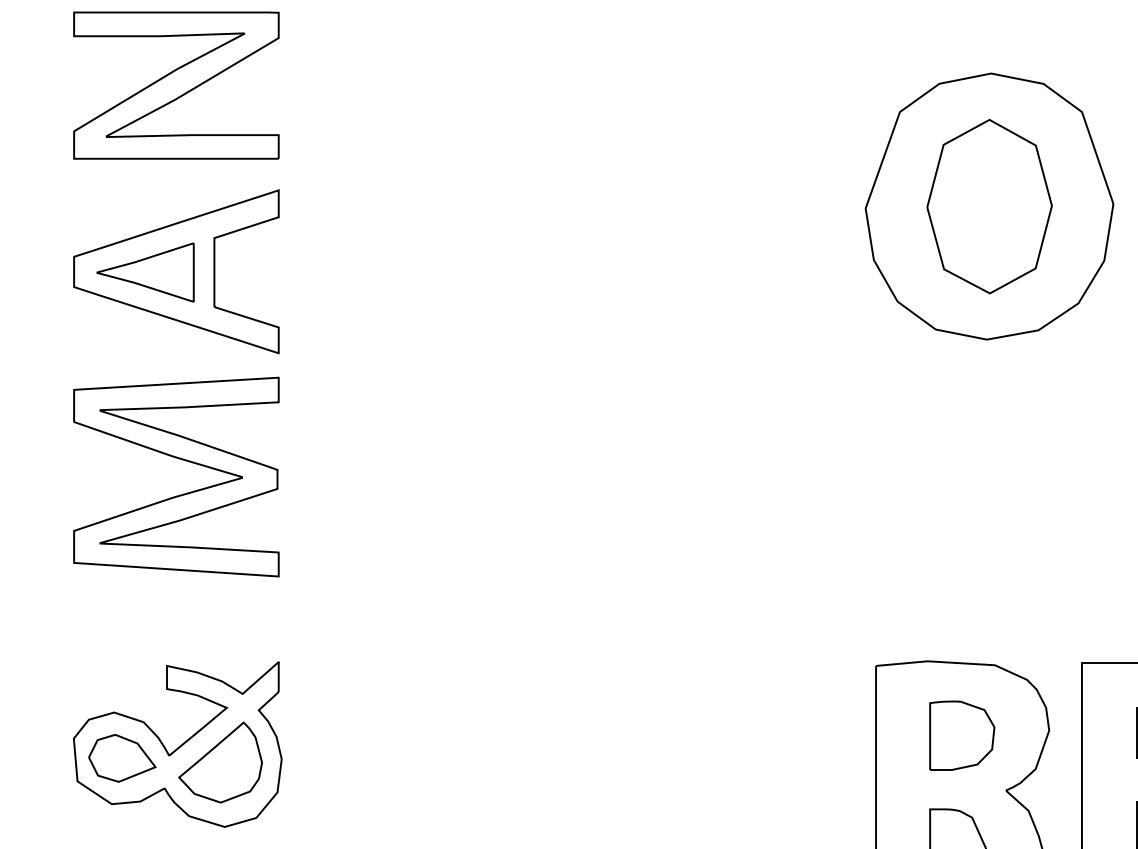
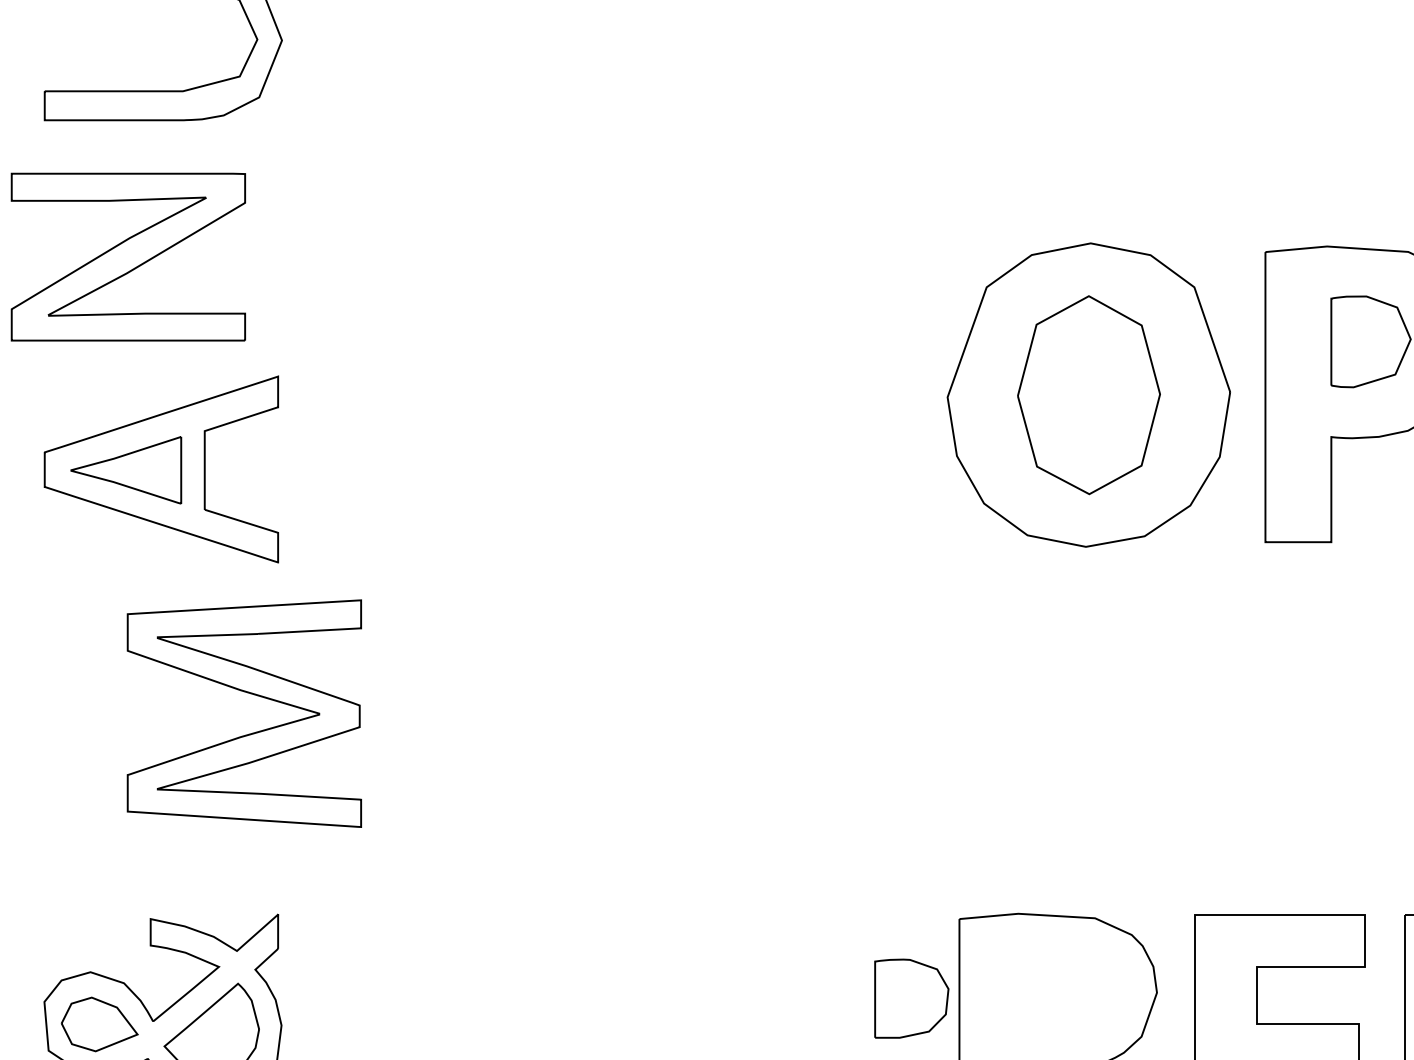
part: (175, 85) -> (127, 256), moved
part: (181, 460) -> (250, 694), moved
part: (962, 735) -> (911, 998), moved

